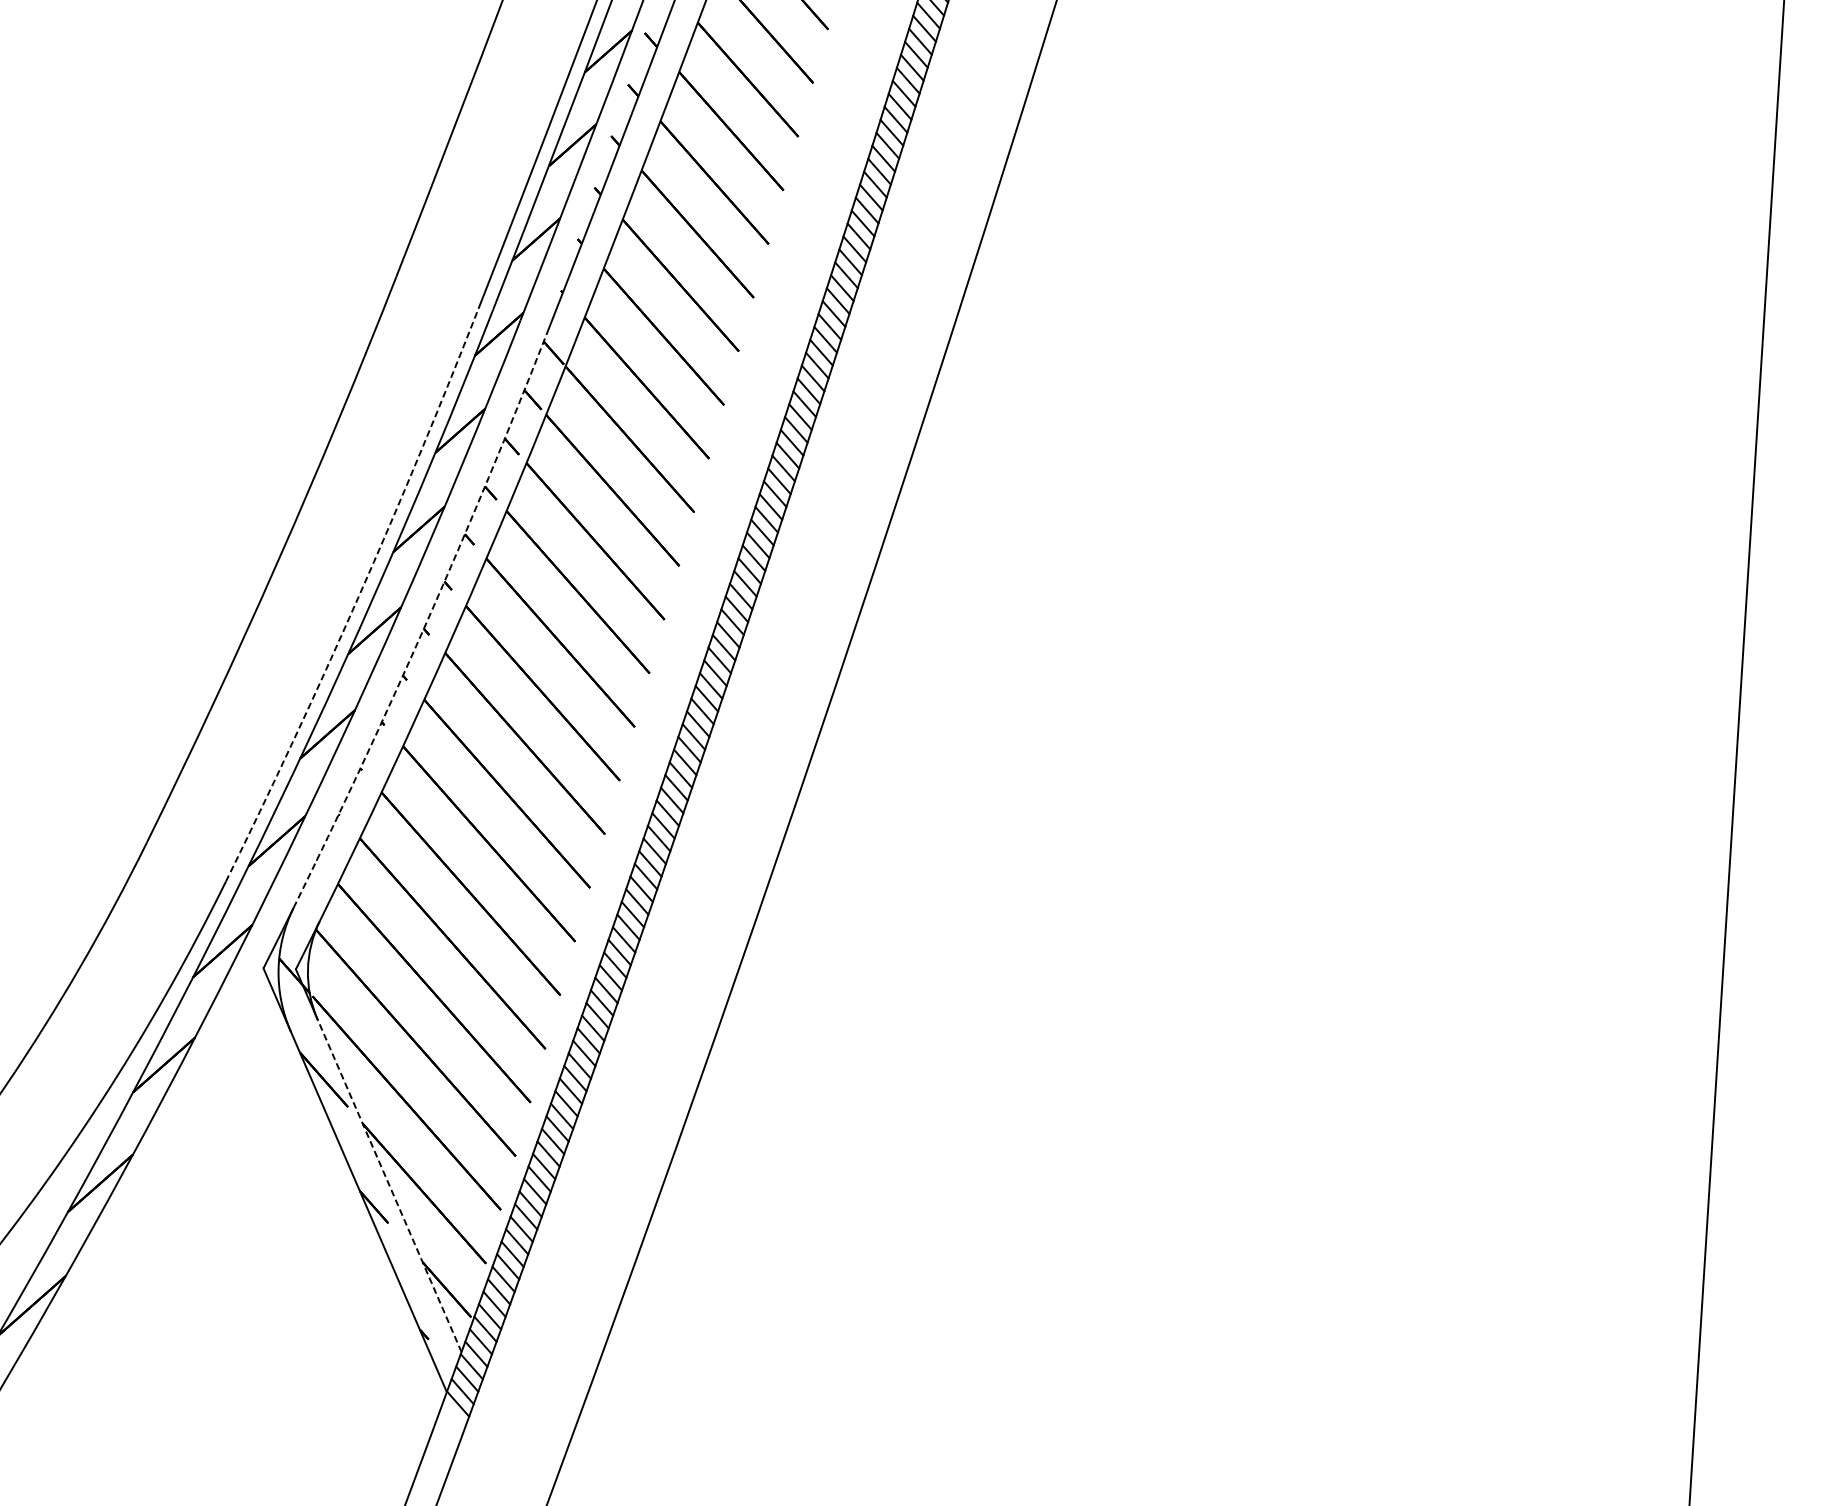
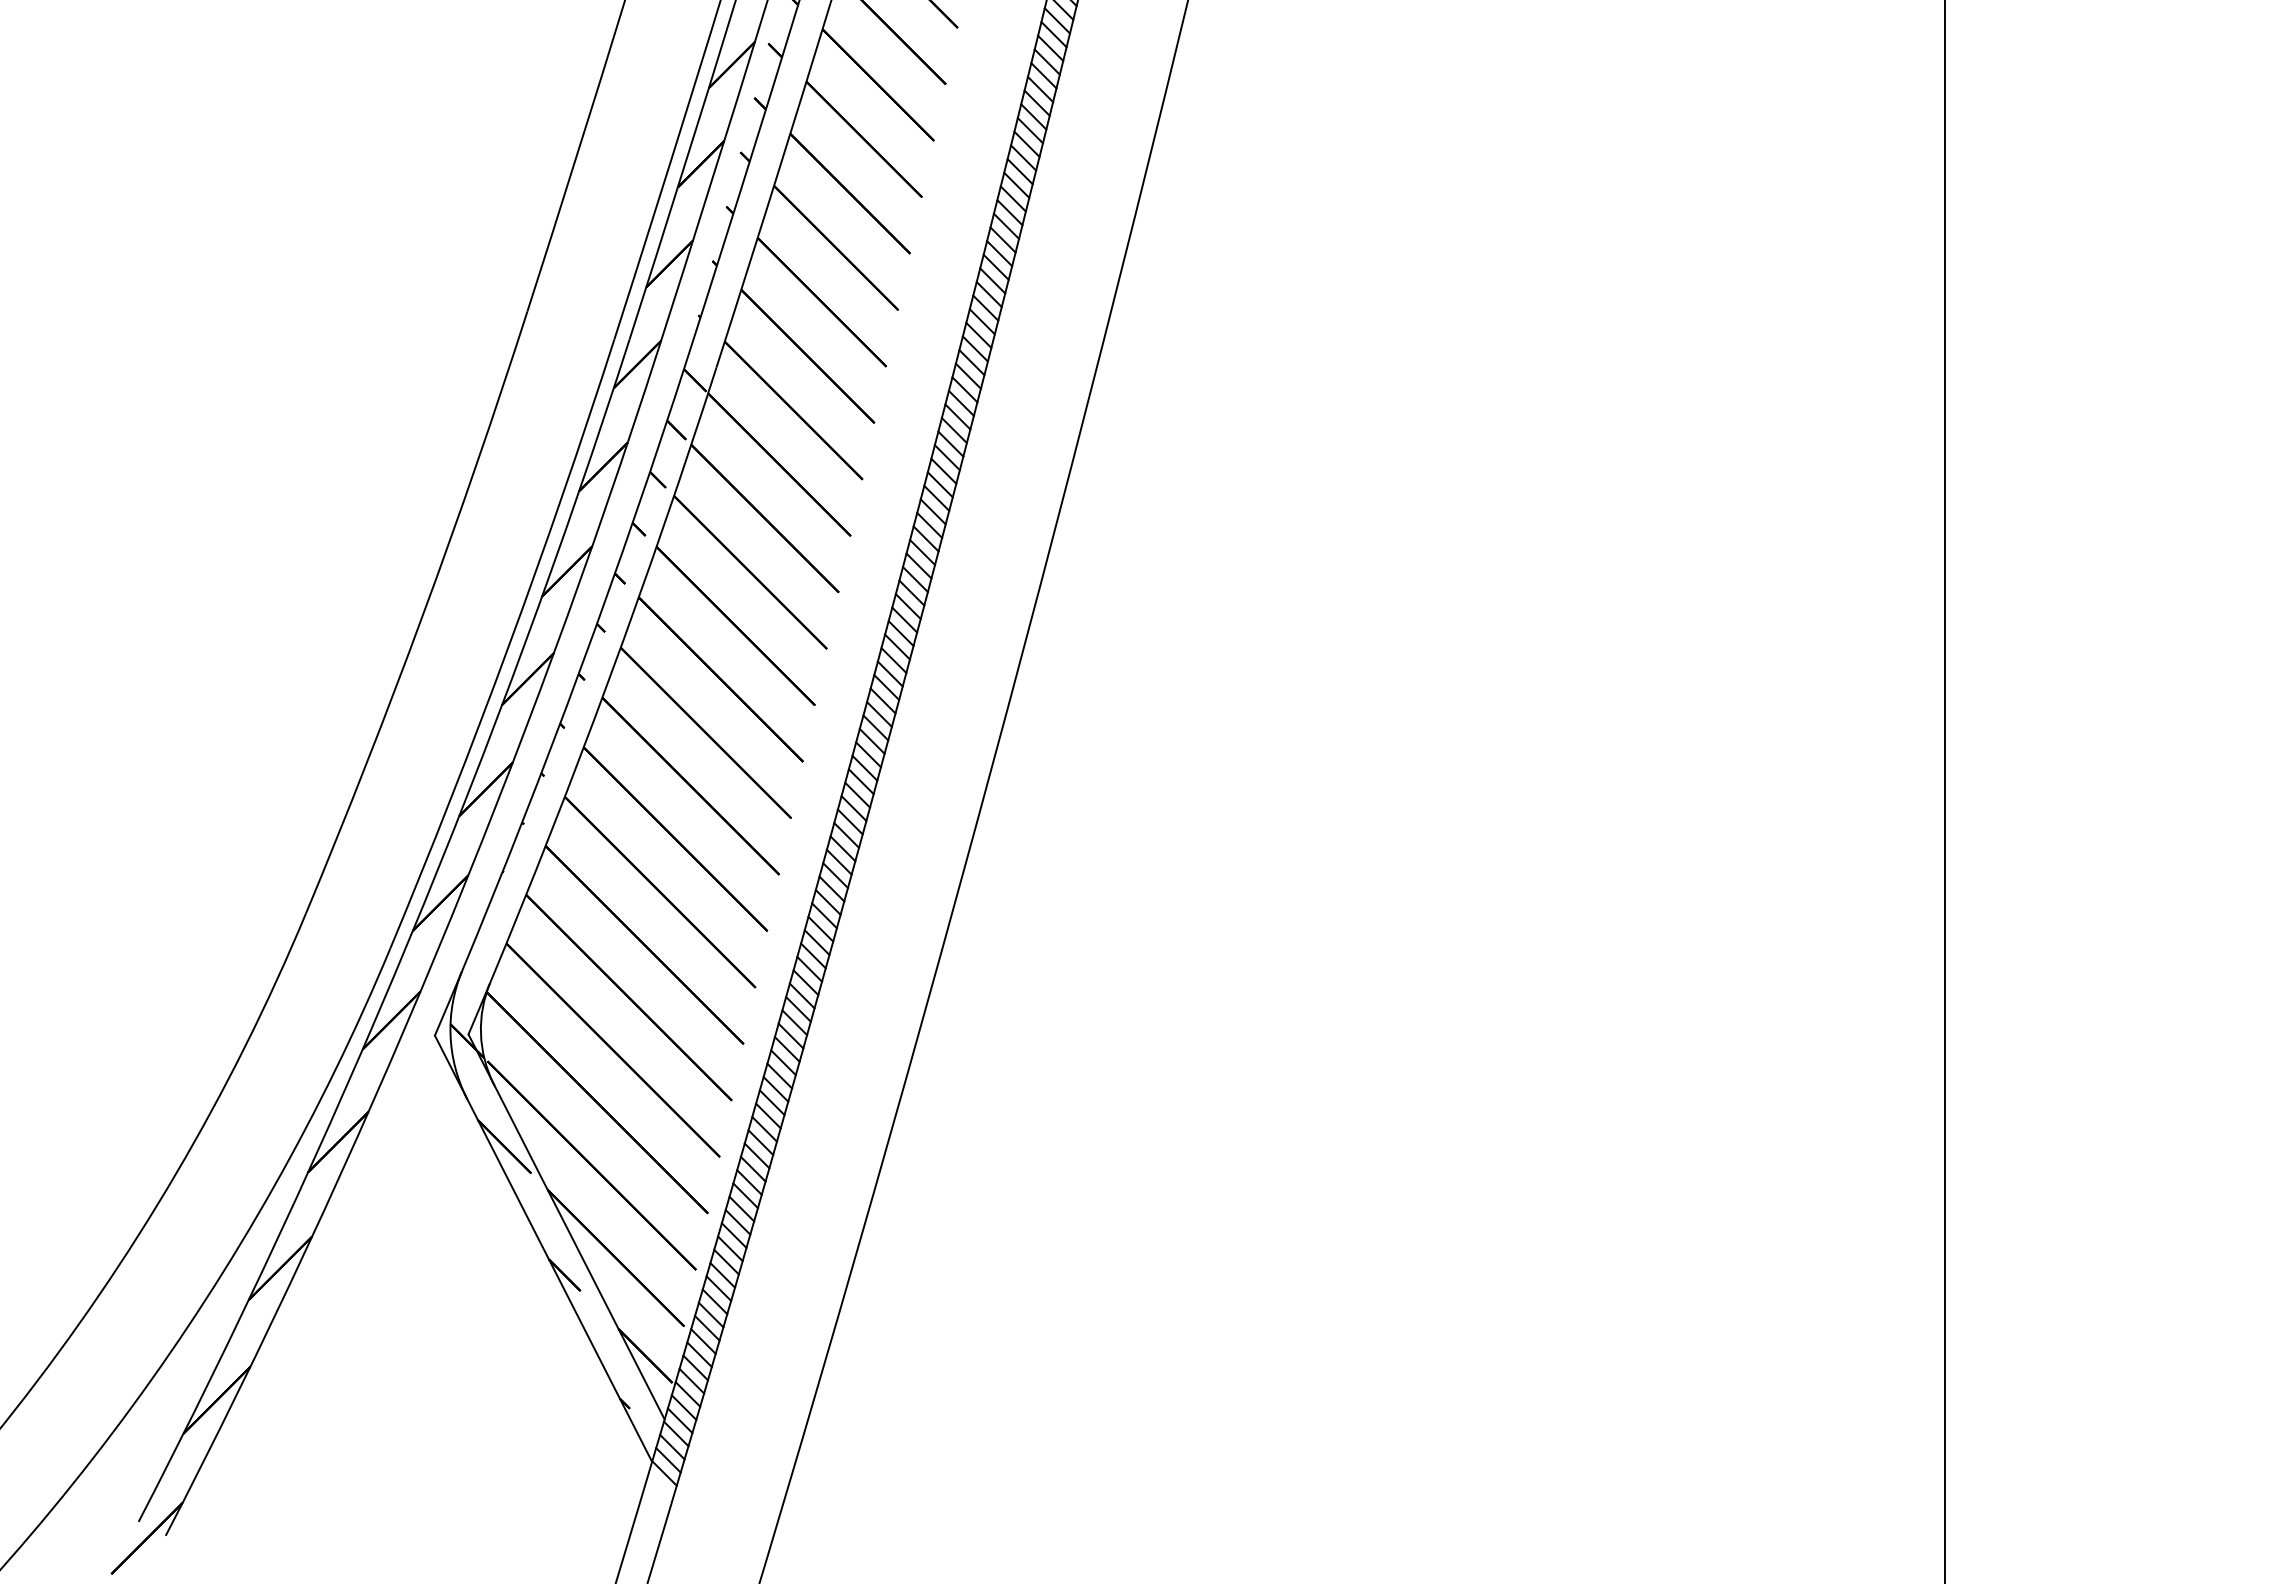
arc: (357, 598) -> (508, 646), dashed -> solid
arc: (427, 621) -> (581, 666), dashed -> solid
line: (389, 1186) -> (579, 1252), dashed -> solid

